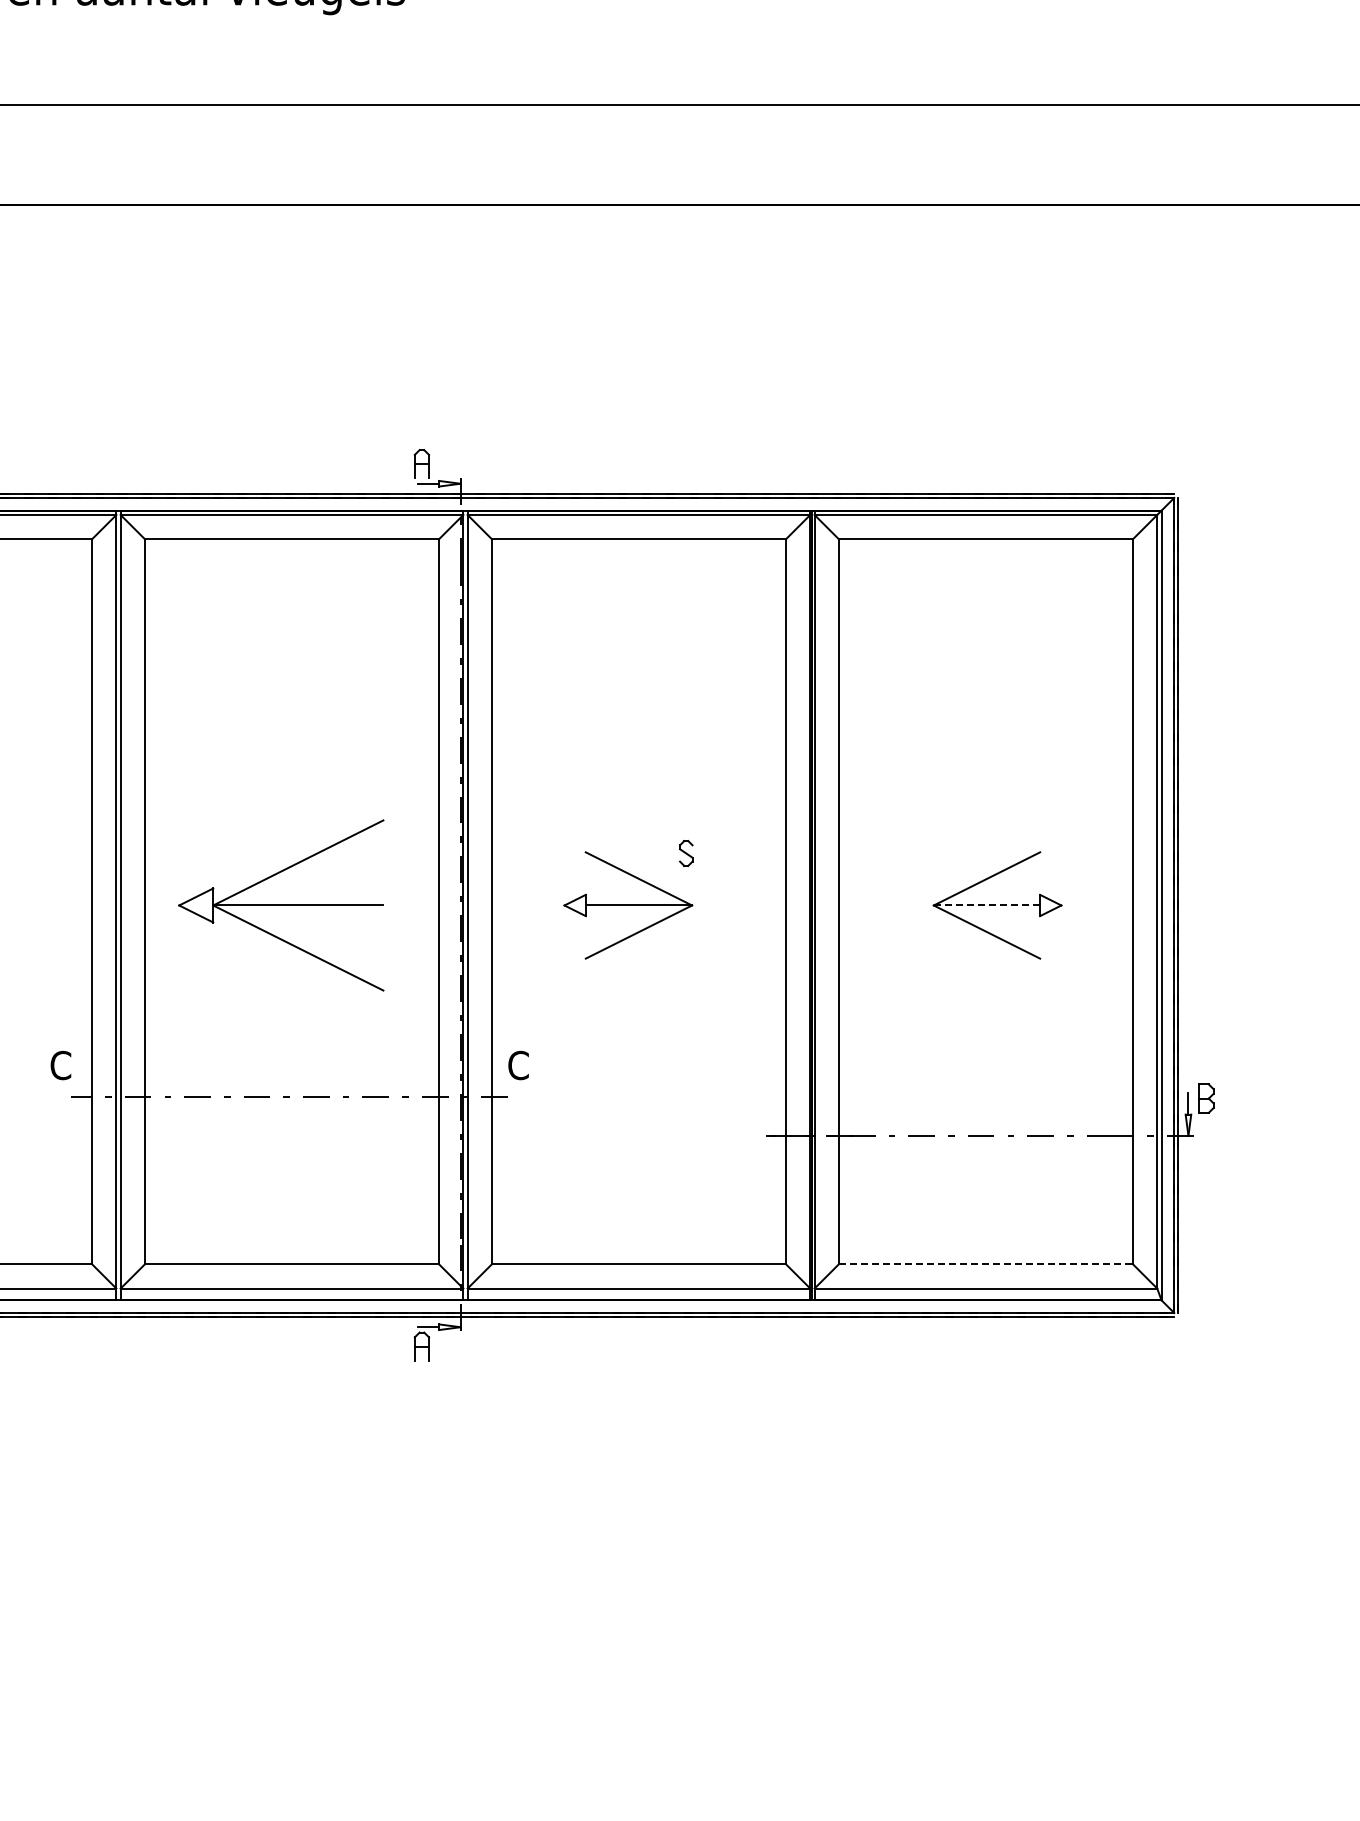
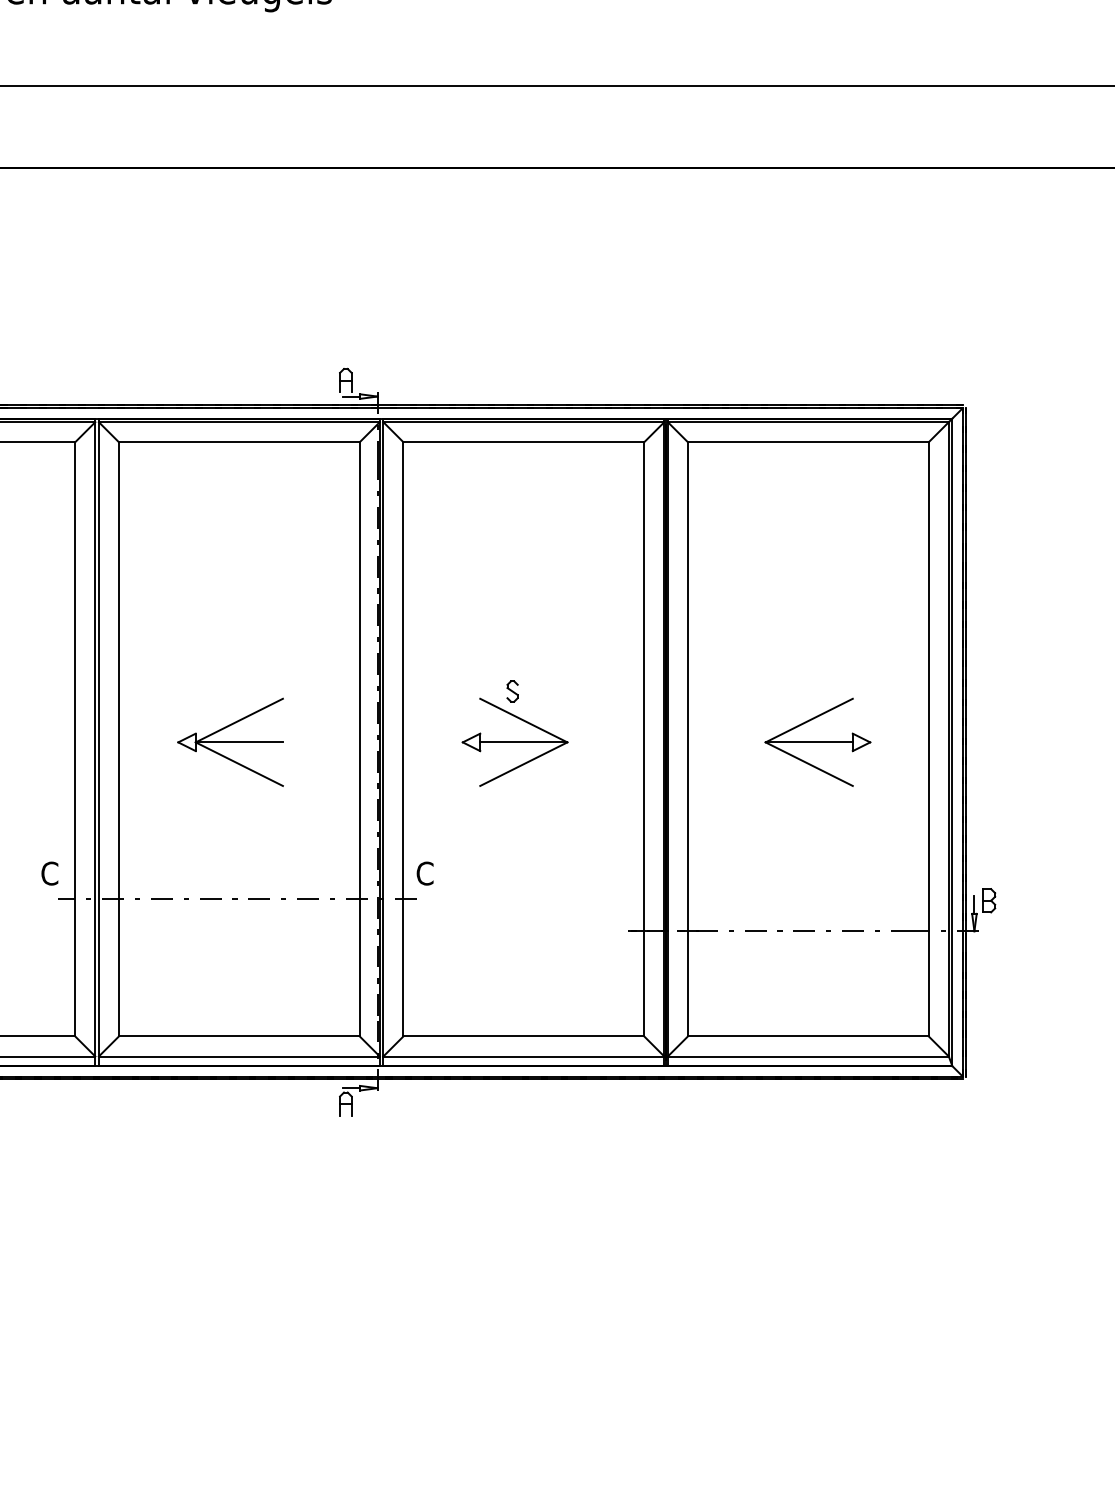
part: (686, 853) -> (512, 691), moved
part: (281, 905) -> (230, 742), size x0.62
line: (986, 905) -> (808, 742), dashed -> solid
line: (985, 1264) -> (808, 1036), dashed -> solid

